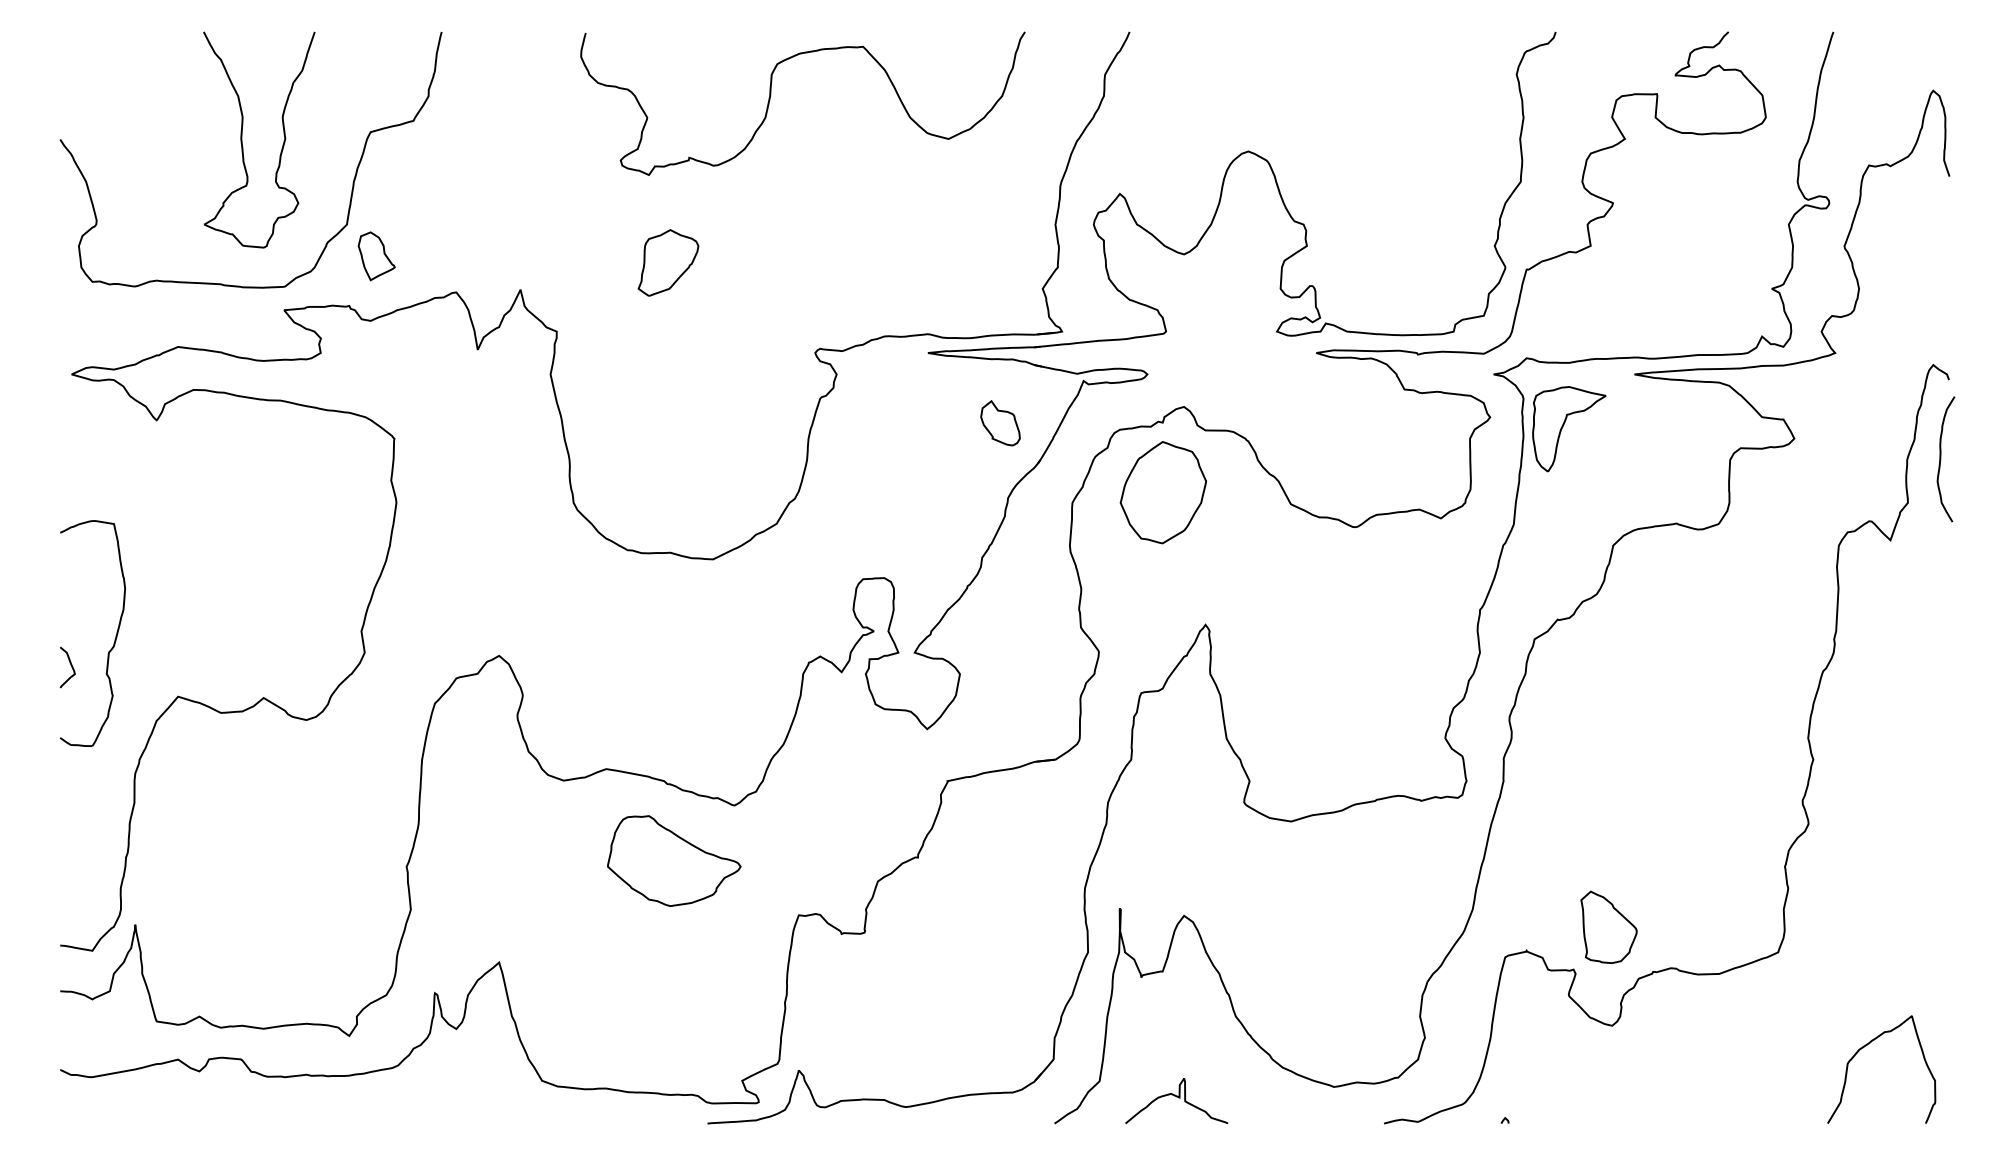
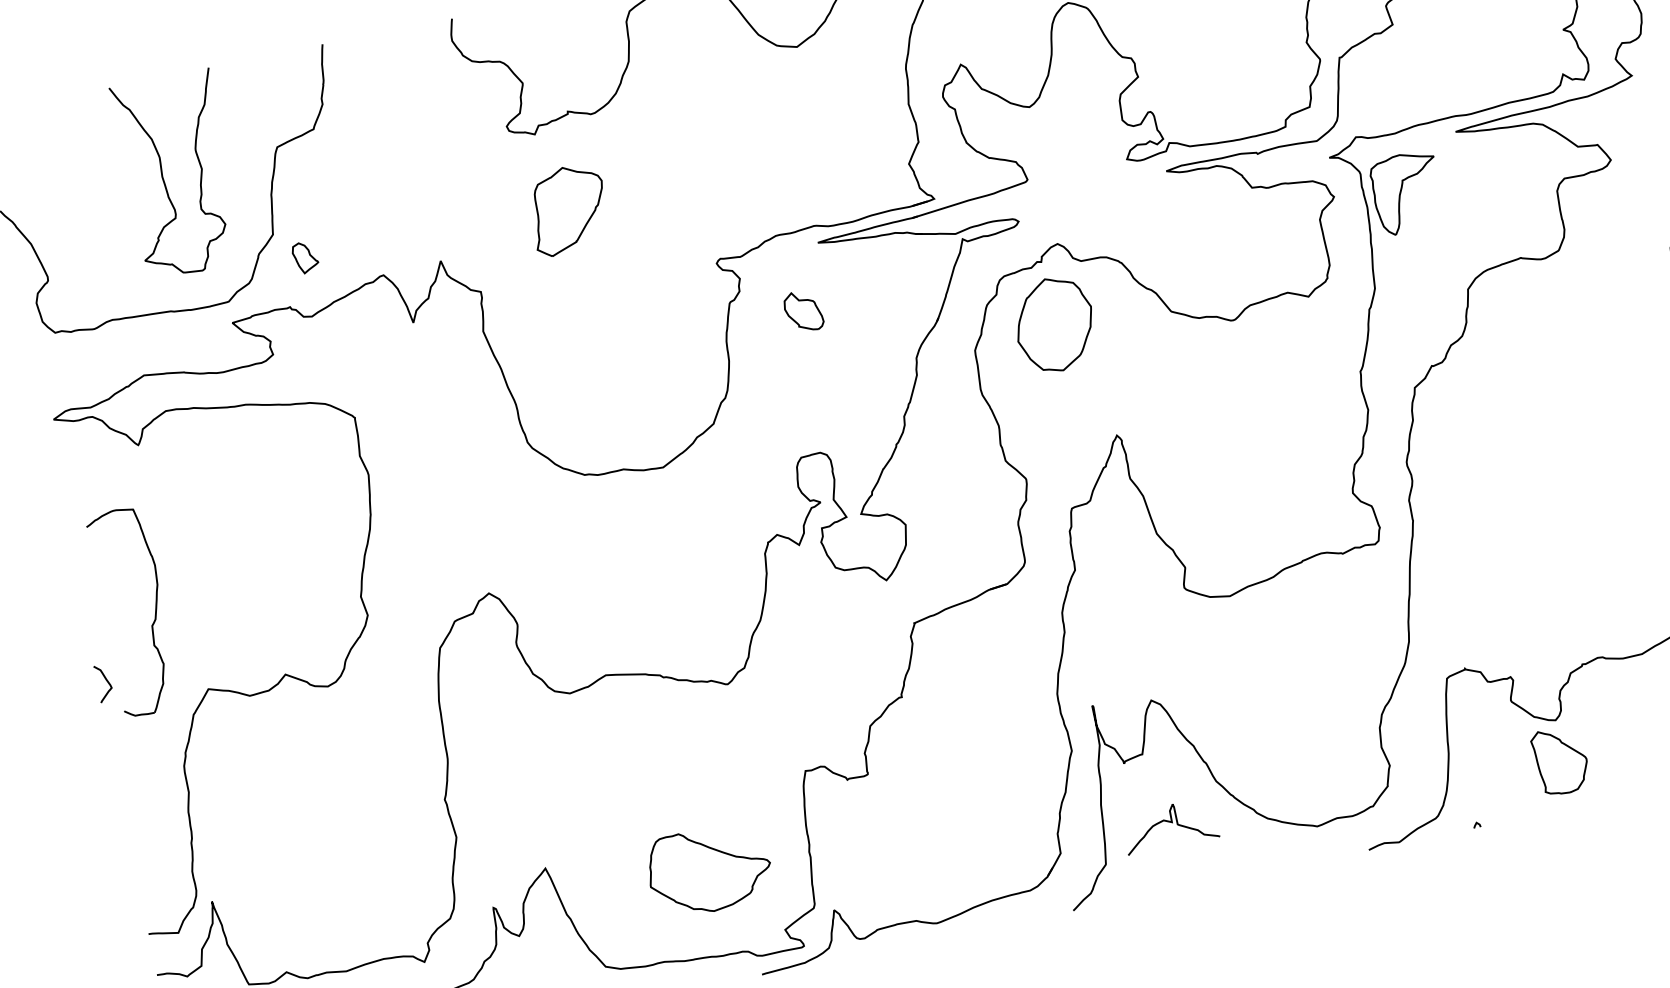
part: (376, 256) -> (305, 257), size x0.7
part: (668, 262) -> (568, 209), size x1.4
part: (1000, 423) -> (803, 311), moved
part: (114, 639) -> (154, 613), moved
part: (674, 860) -> (709, 869), moved
part: (1608, 926) -> (1560, 760), moved
curve: (1178, 1098) -> (1171, 823), moved

